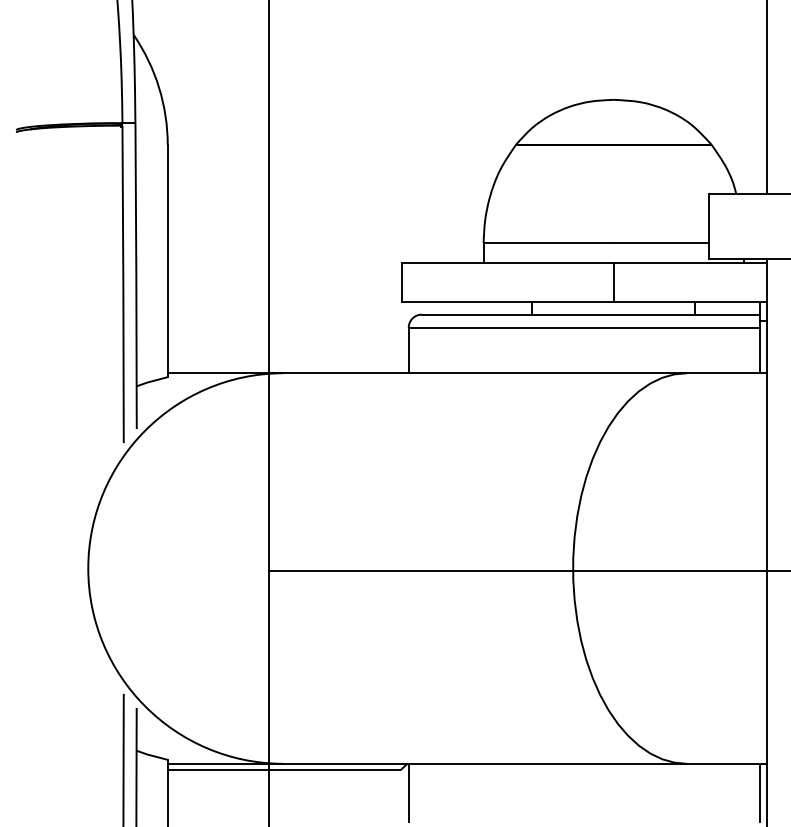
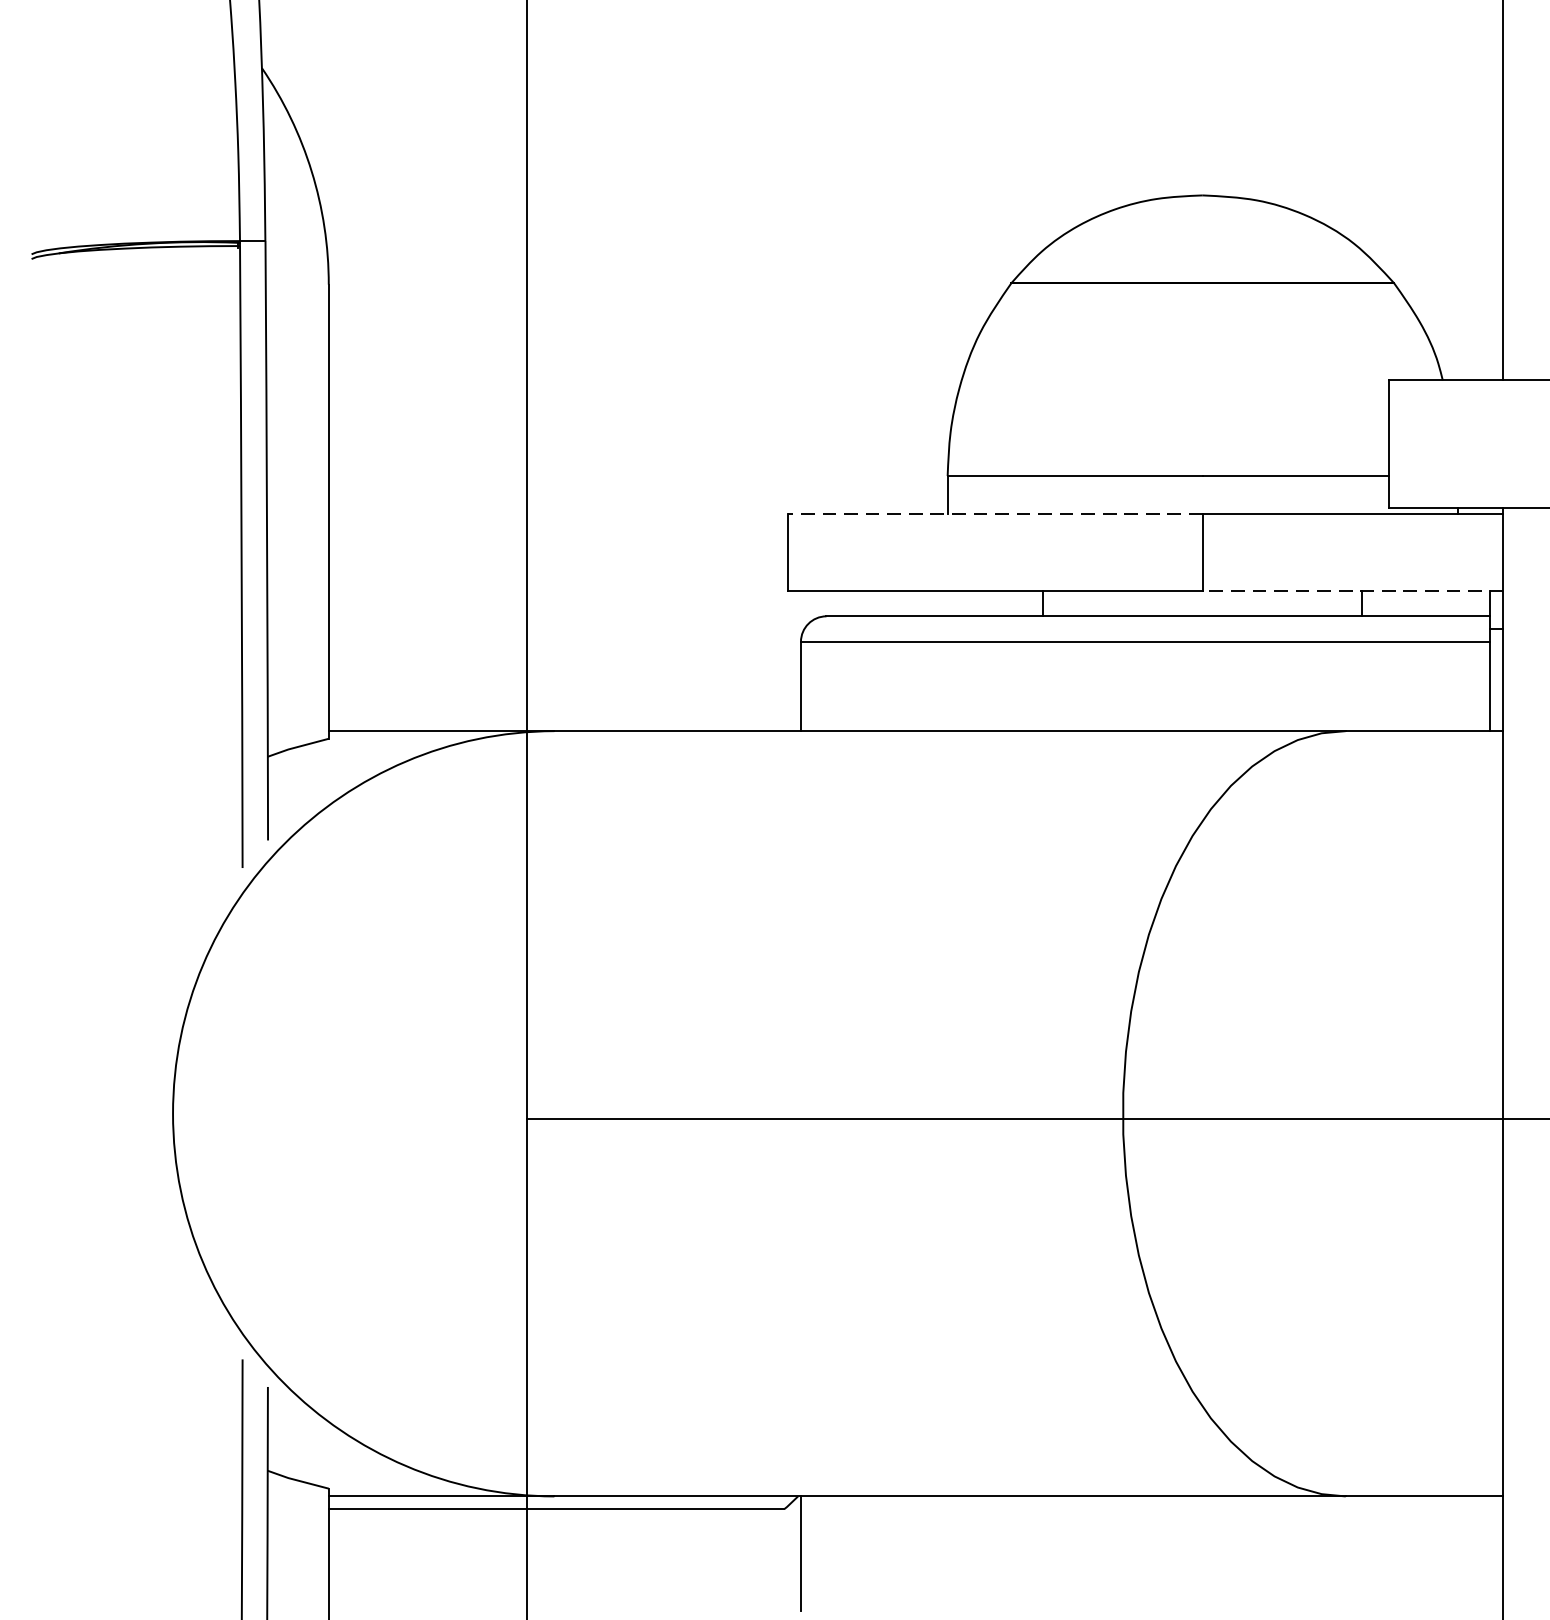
line: (508, 262) -> (996, 514), solid -> dashed
line: (690, 301) -> (1353, 590), solid -> dashed
line: (760, 792) -> (1490, 1552), removed

